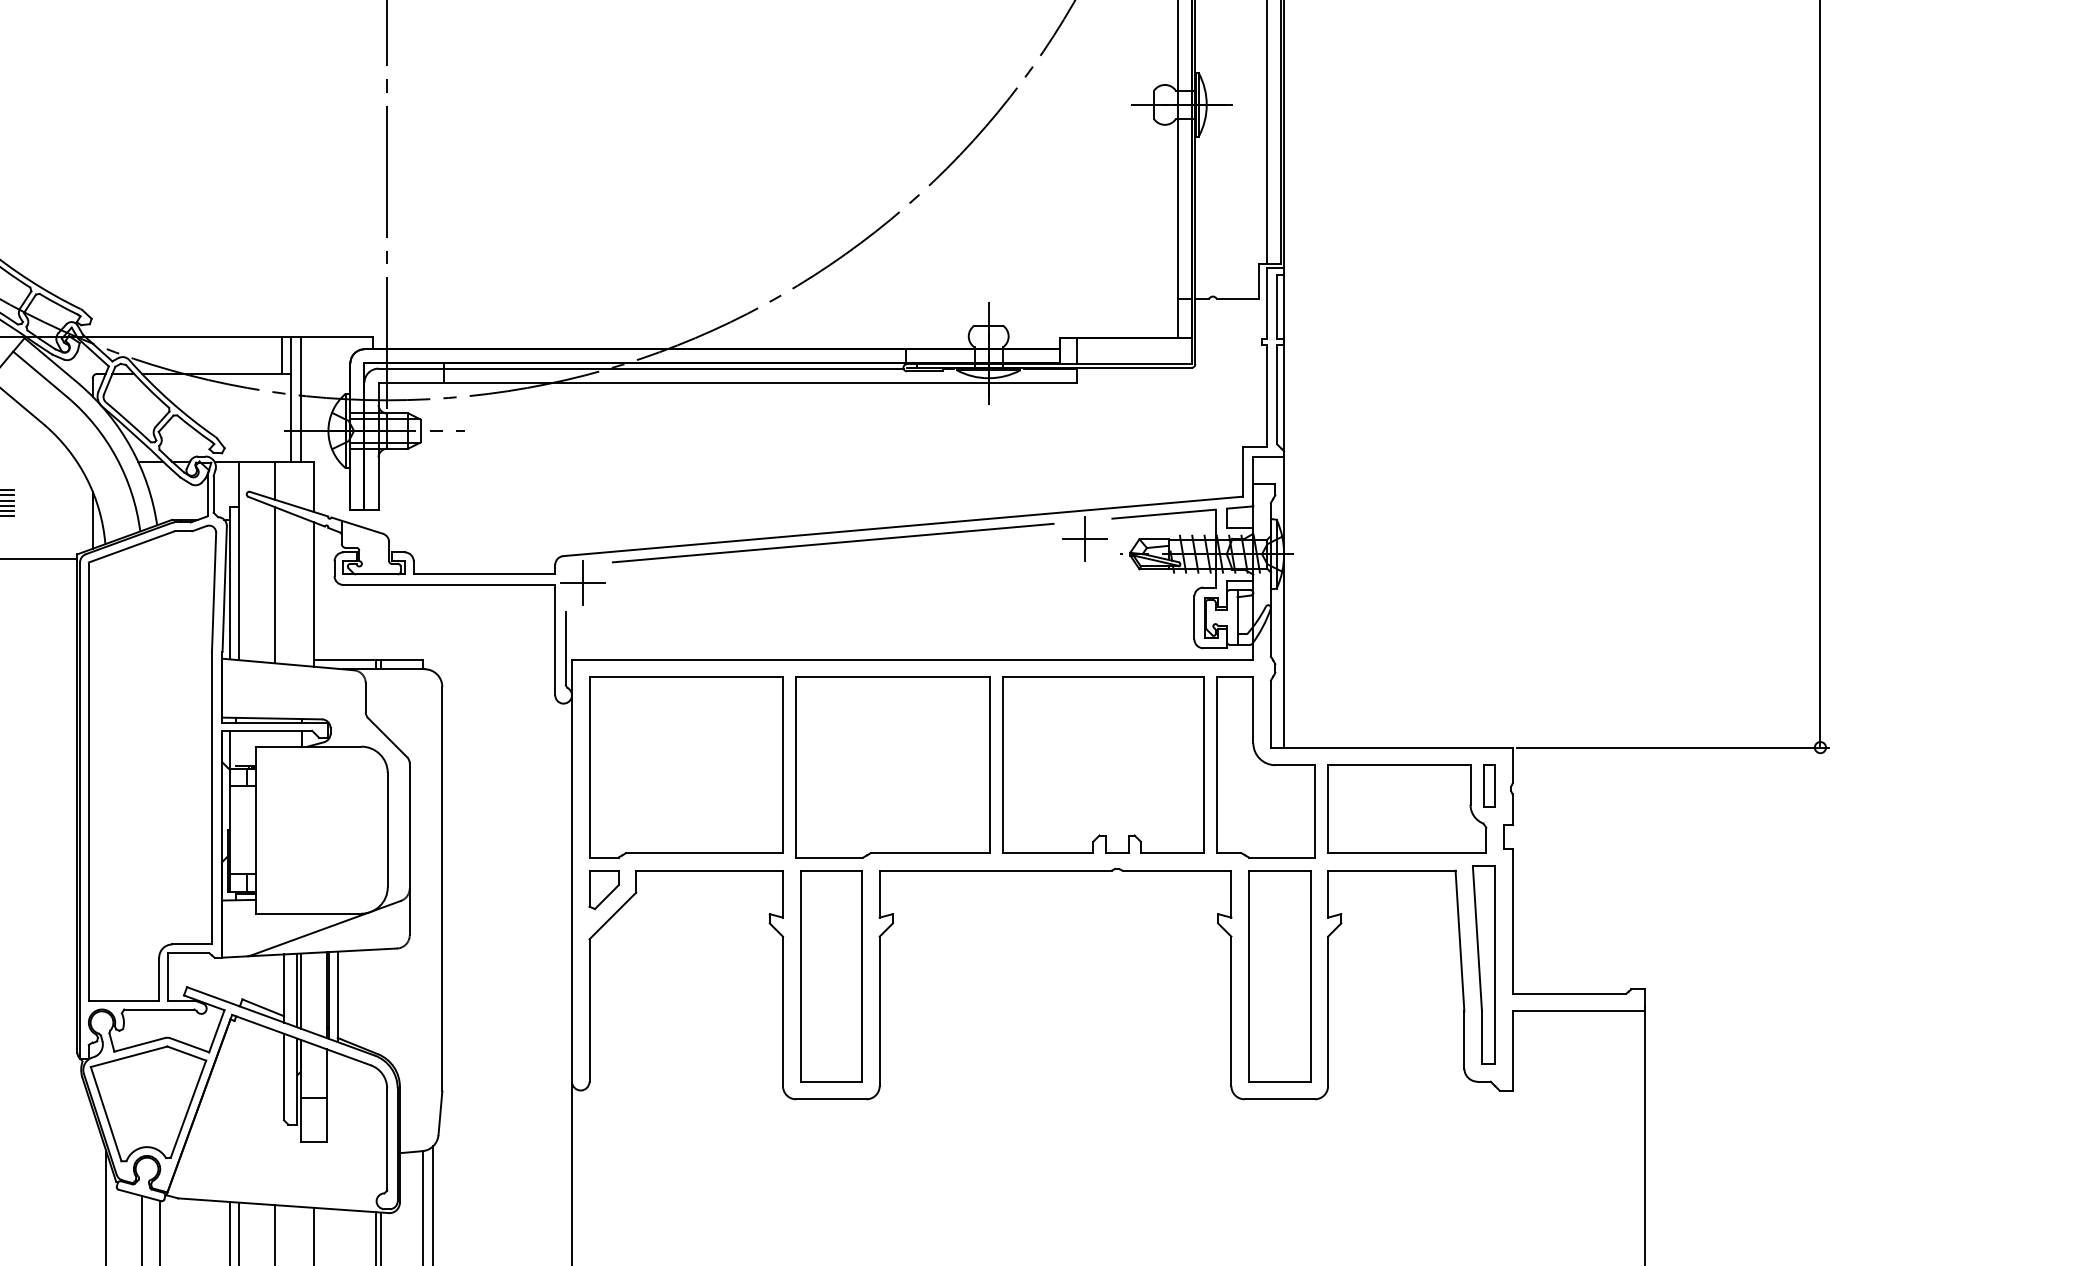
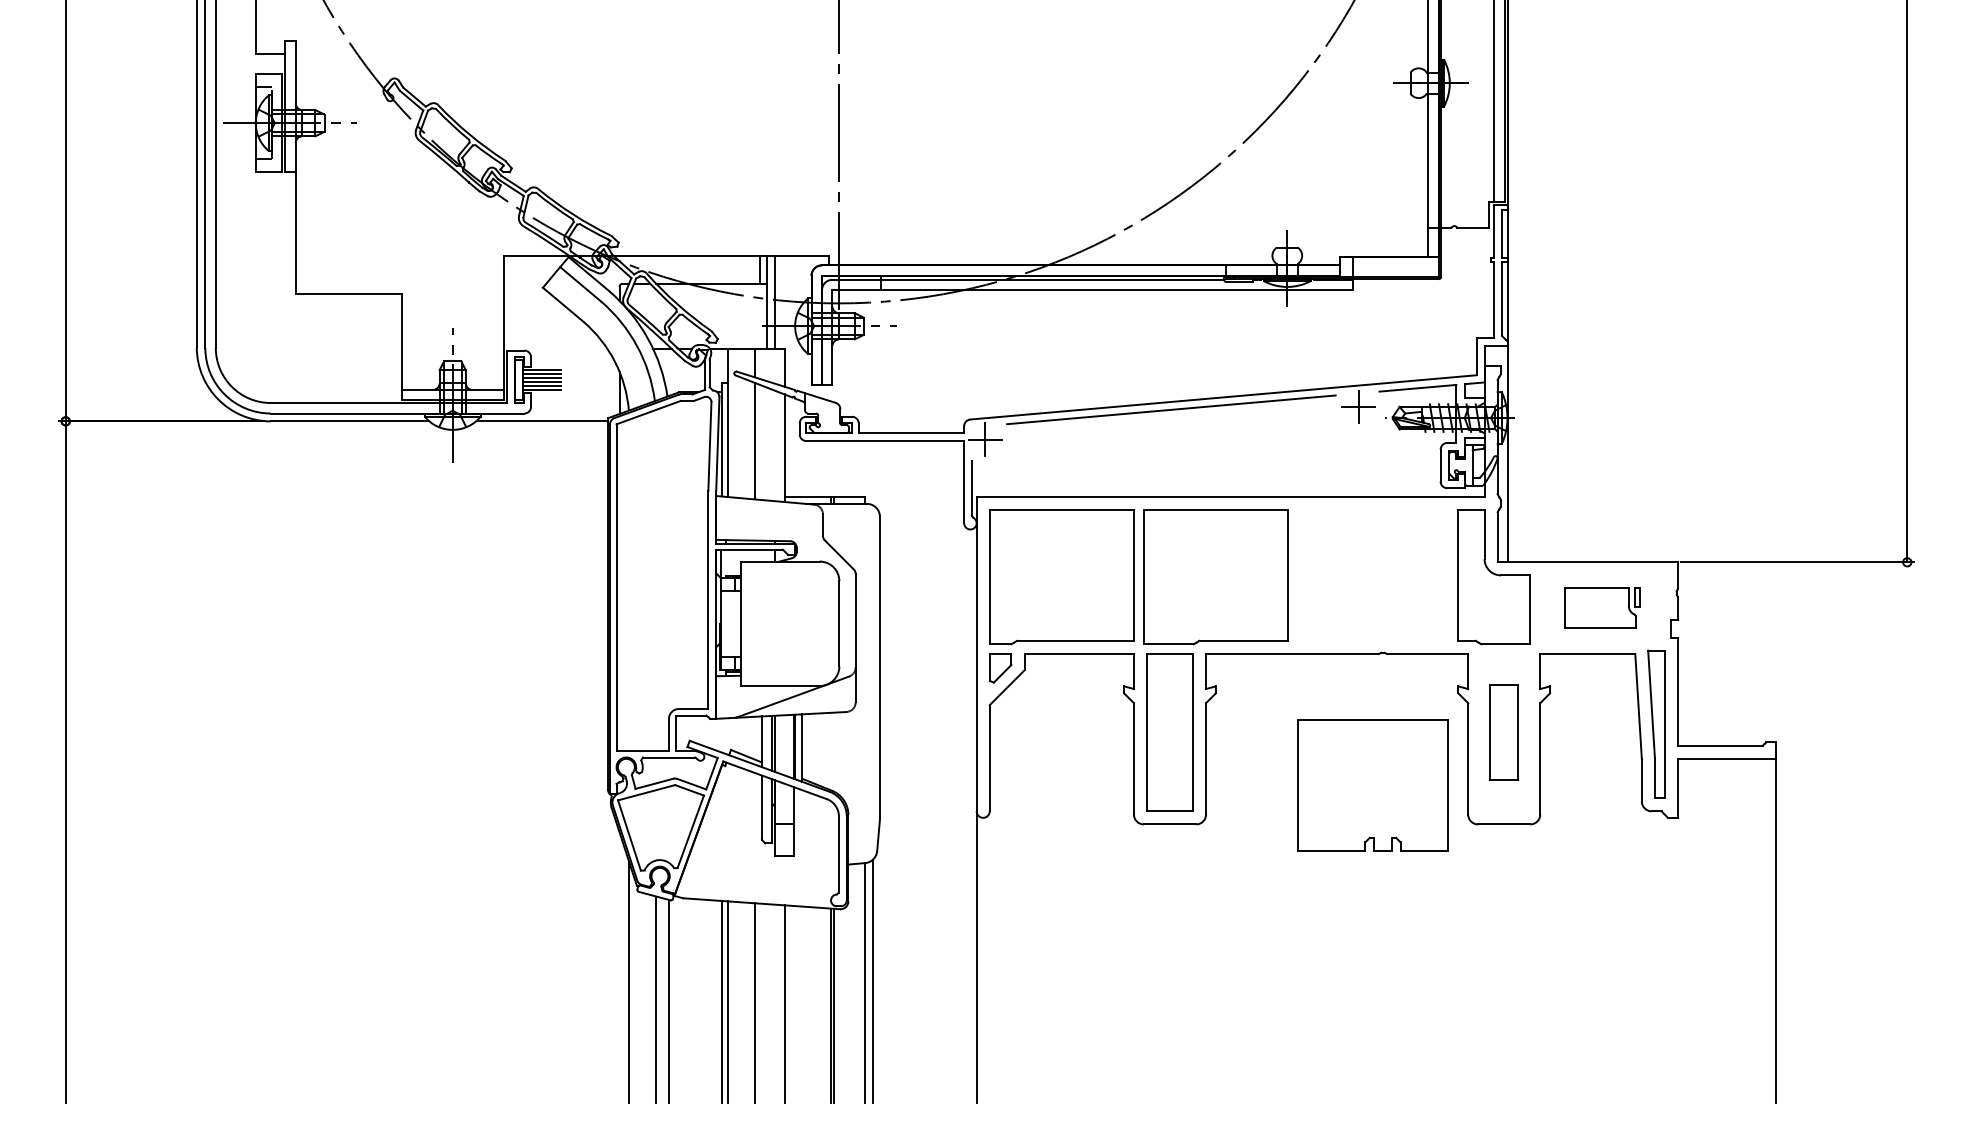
part: (1103, 765) -> (1372, 785), moved
part: (1411, 808) -> (1602, 607), size x0.6
part: (1278, 975) -> (1503, 732), size x0.6

